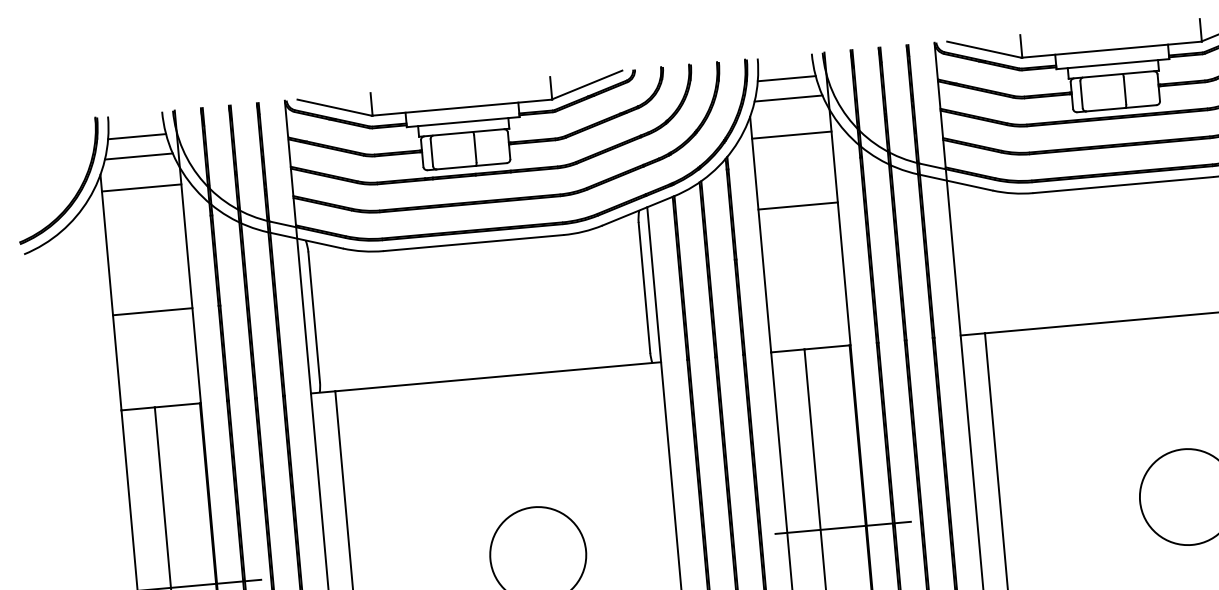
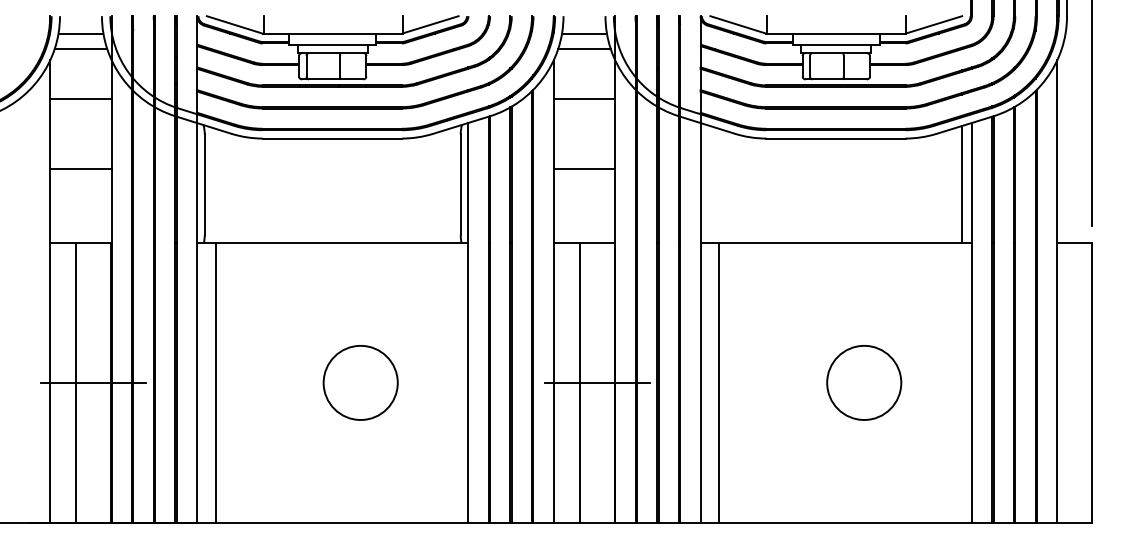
line: (791, 135) -> (584, 99), moved
line: (141, 188) -> (80, 99), moved
line: (798, 206) -> (584, 169), moved

